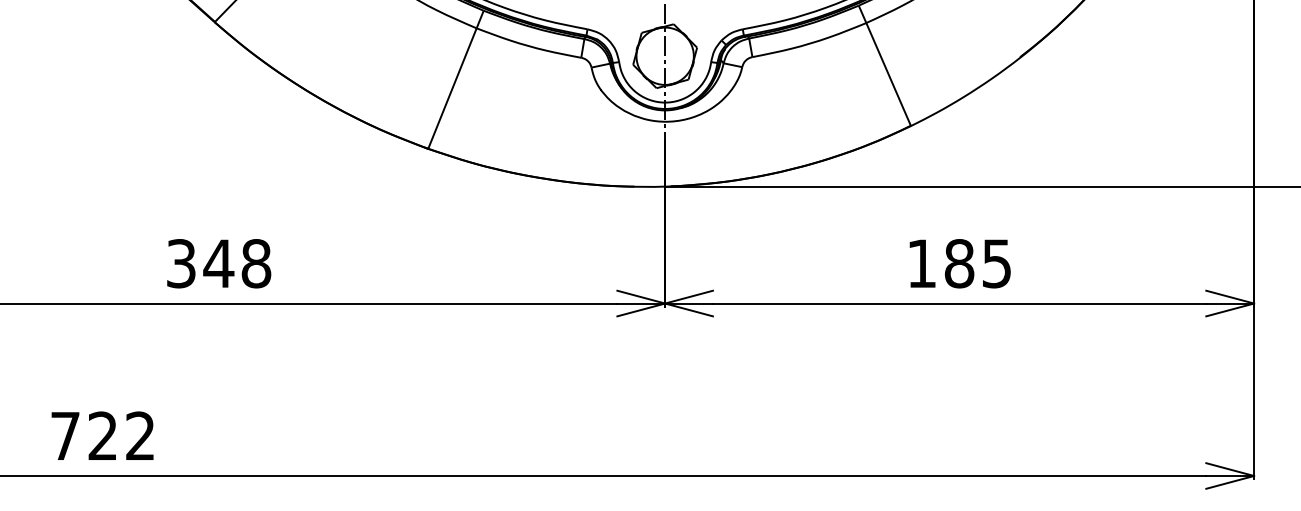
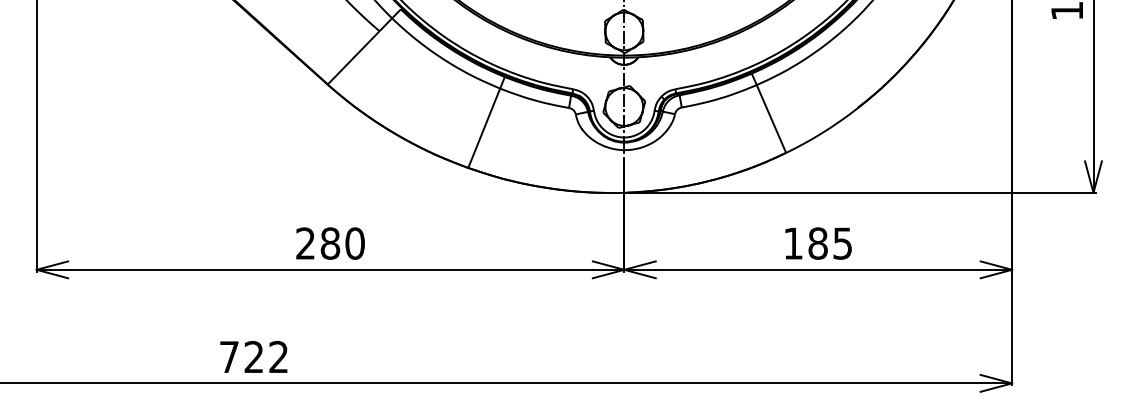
text: (219, 263) -> (330, 243), 348 -> 280

